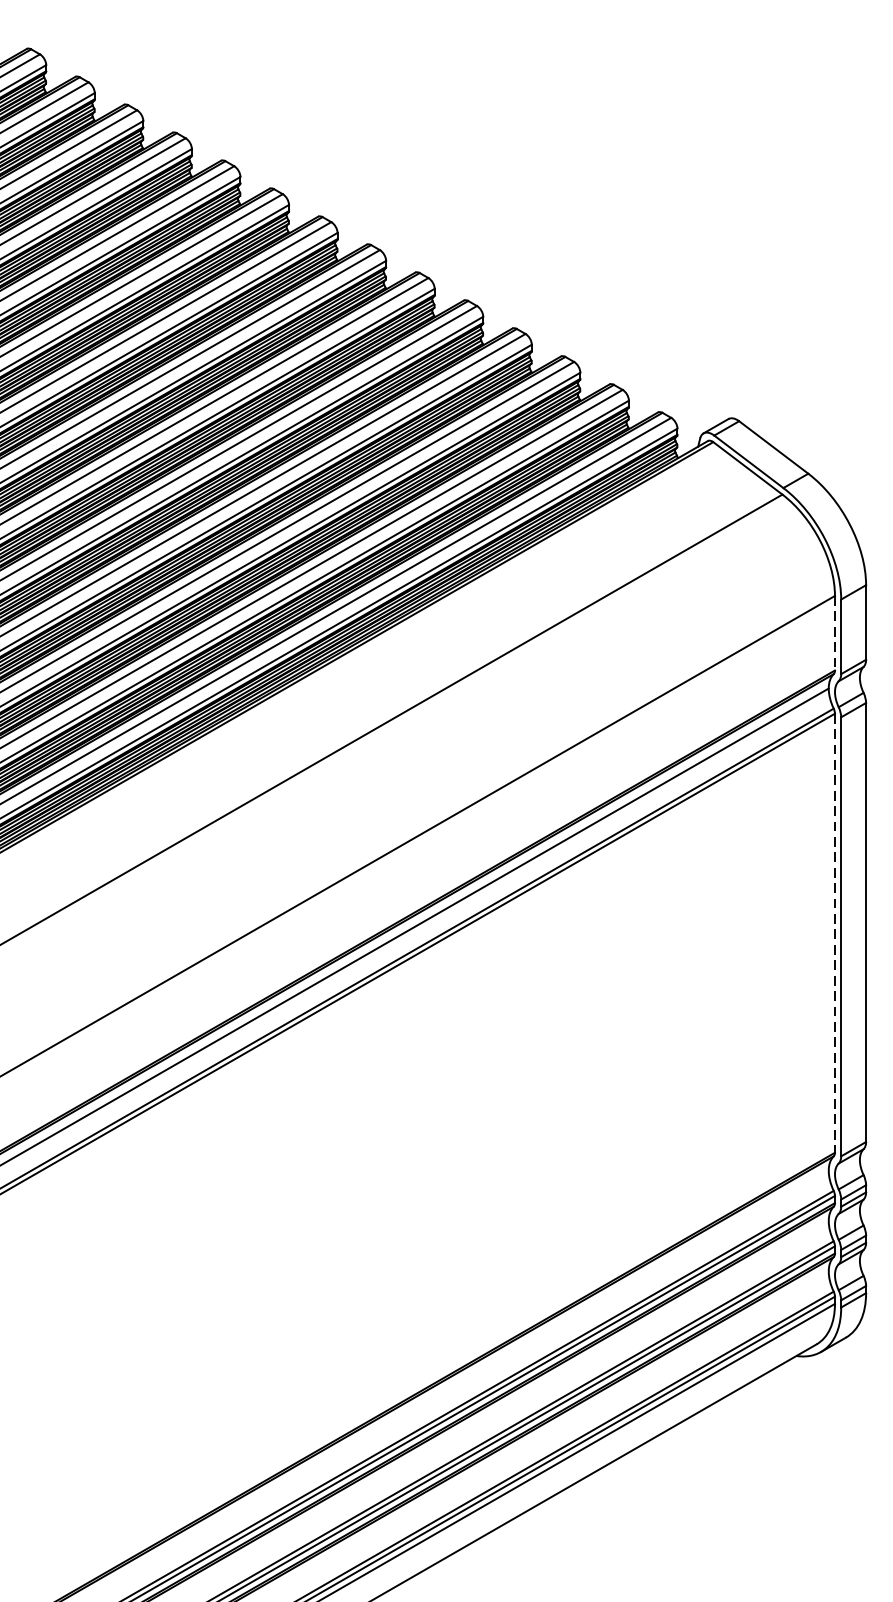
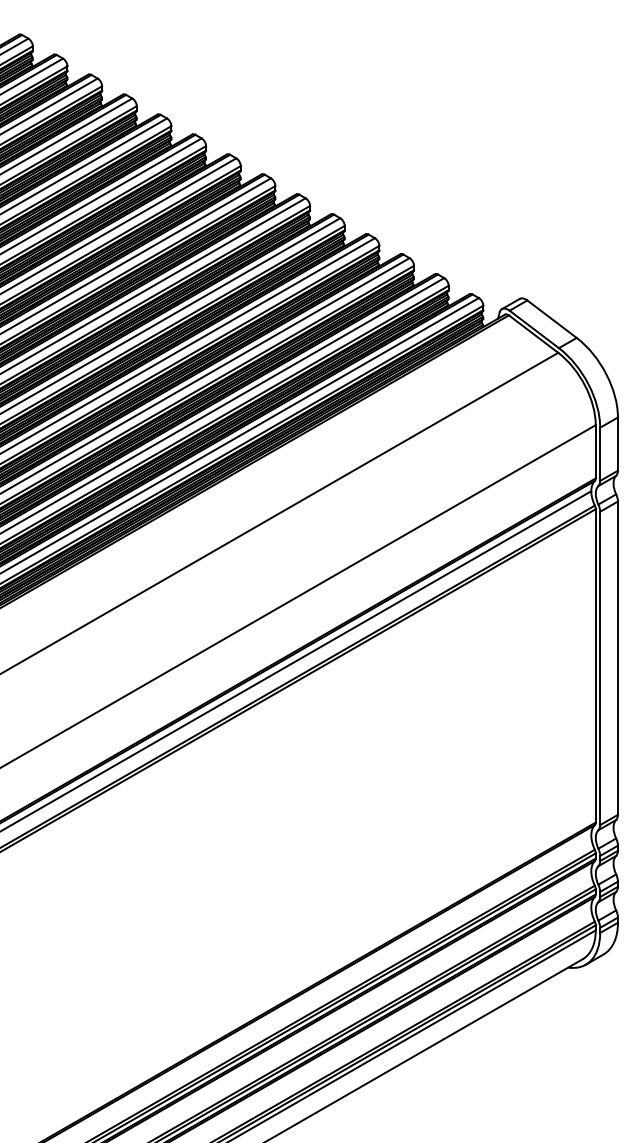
line: (834, 632) -> (595, 451), dashed -> solid
line: (834, 932) -> (595, 665), dashed -> solid

